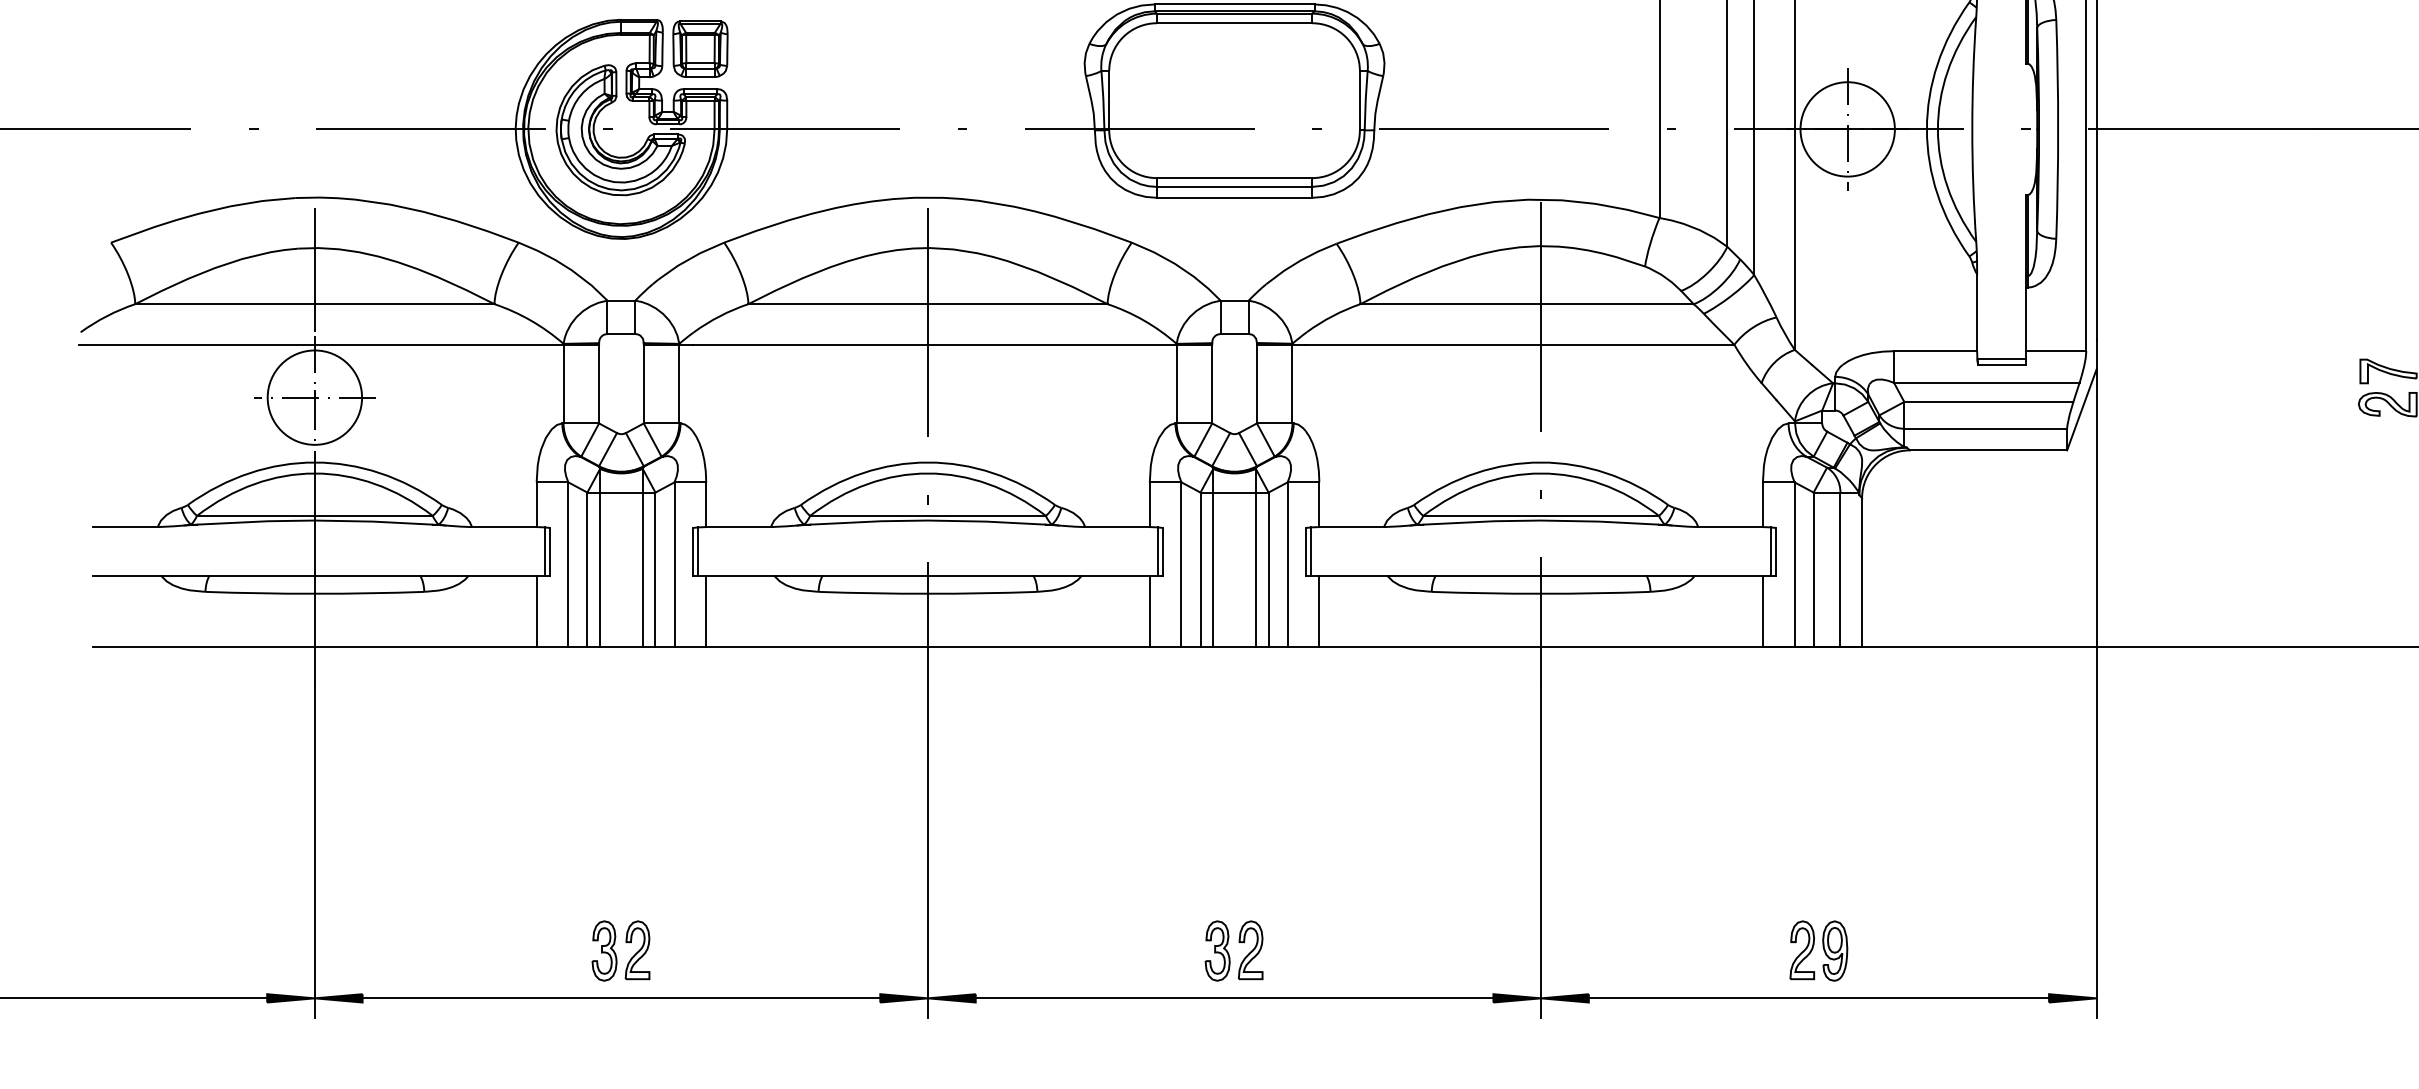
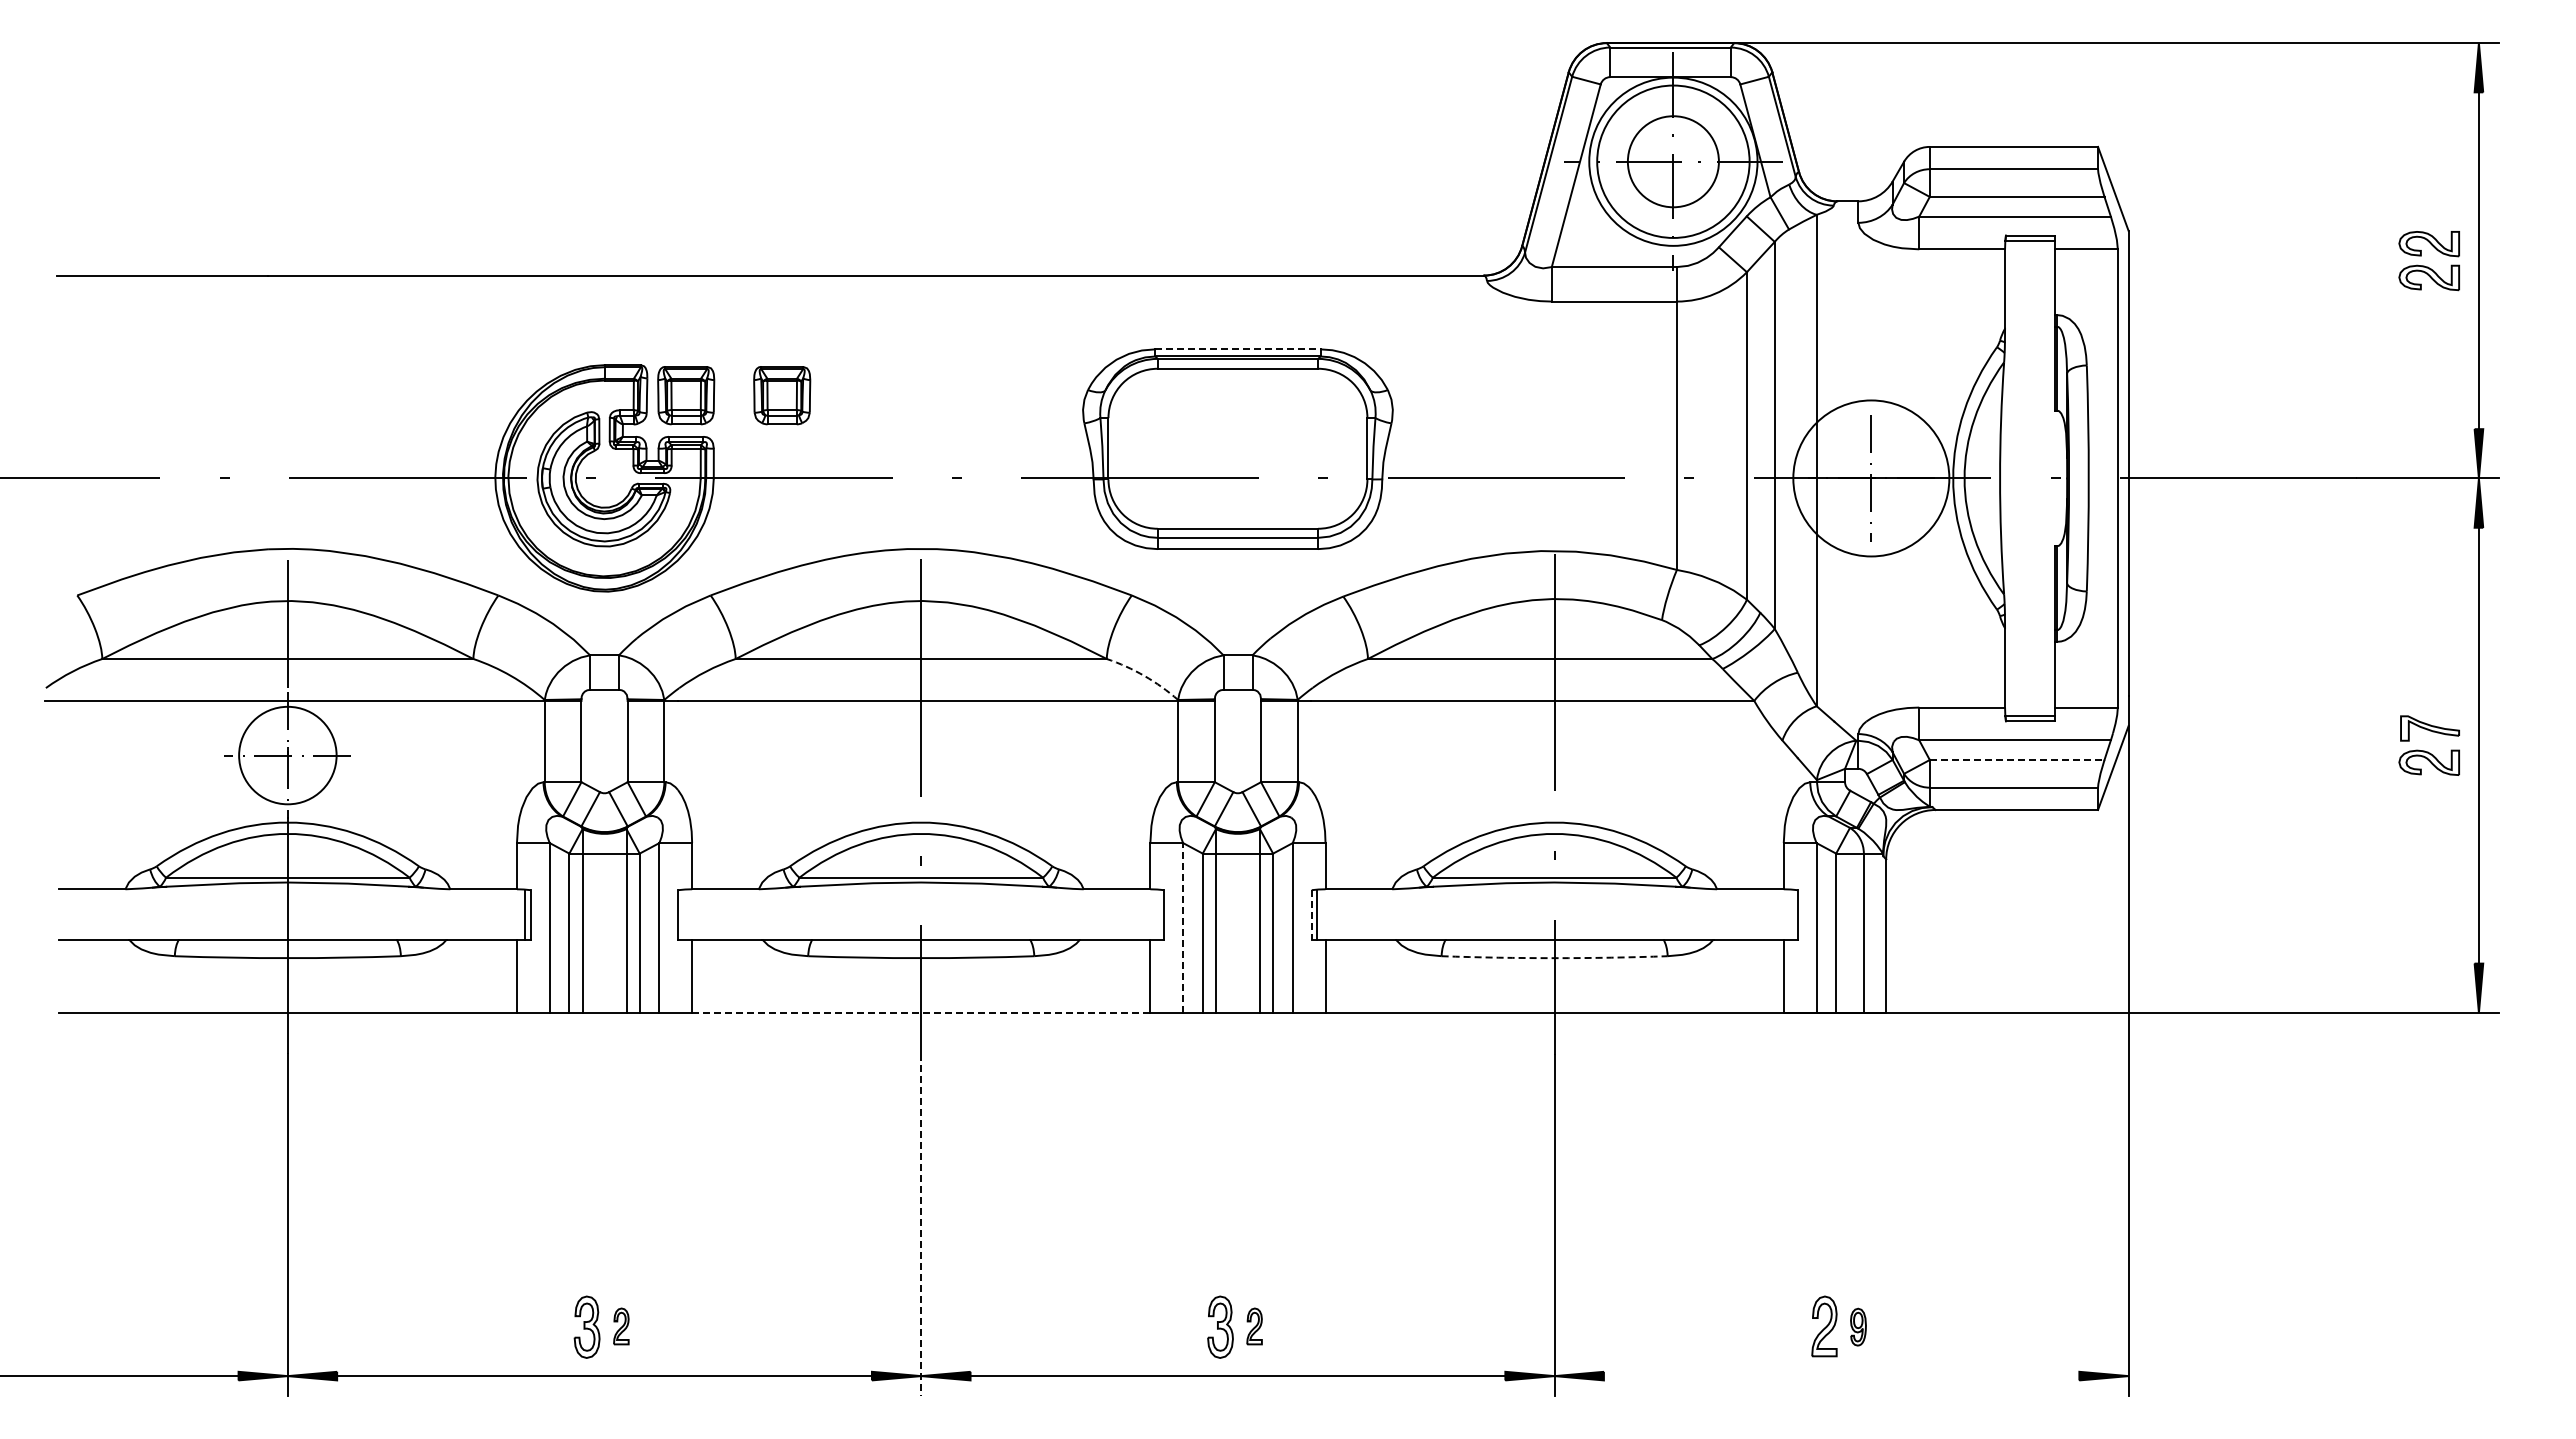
line: (1234, 4) -> (1237, 349), solid -> dashed
part: (793, 49) -> (782, 395), added
circle: (1847, 129) -> (1871, 478), size x1.6
arc: (1144, 320) -> (1144, 675), solid -> dashed
line: (1989, 402) -> (2017, 760), solid -> dashed
line: (697, 551) -> (683, 914), removed
line: (1157, 551) -> (1158, 914), removed
line: (1305, 551) -> (1311, 914), solid -> dashed
line: (1771, 551) -> (1792, 914), removed
line: (1181, 564) -> (1183, 927), solid -> dashed
arc: (1540, 594) -> (1554, 958), solid -> dashed
line: (928, 646) -> (921, 1012), solid -> dashed
line: (928, 852) -> (921, 1225), solid -> dashed
part: (637, 950) -> (621, 1326), size x0.6
part: (1250, 950) -> (1254, 1326), size x0.6
part: (1835, 950) -> (1858, 1326), size x0.6
line: (1818, 998) -> (1841, 1376), removed

